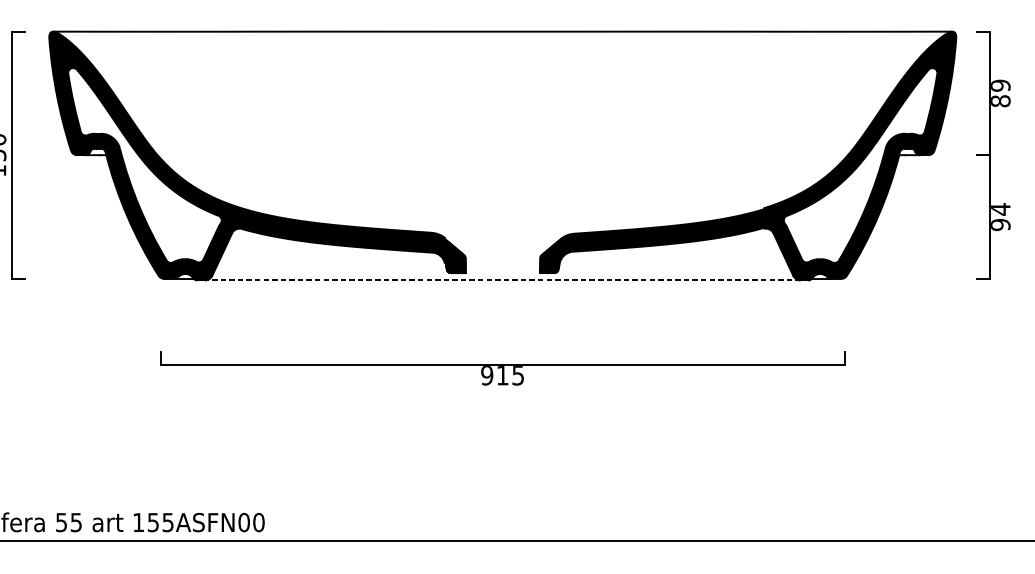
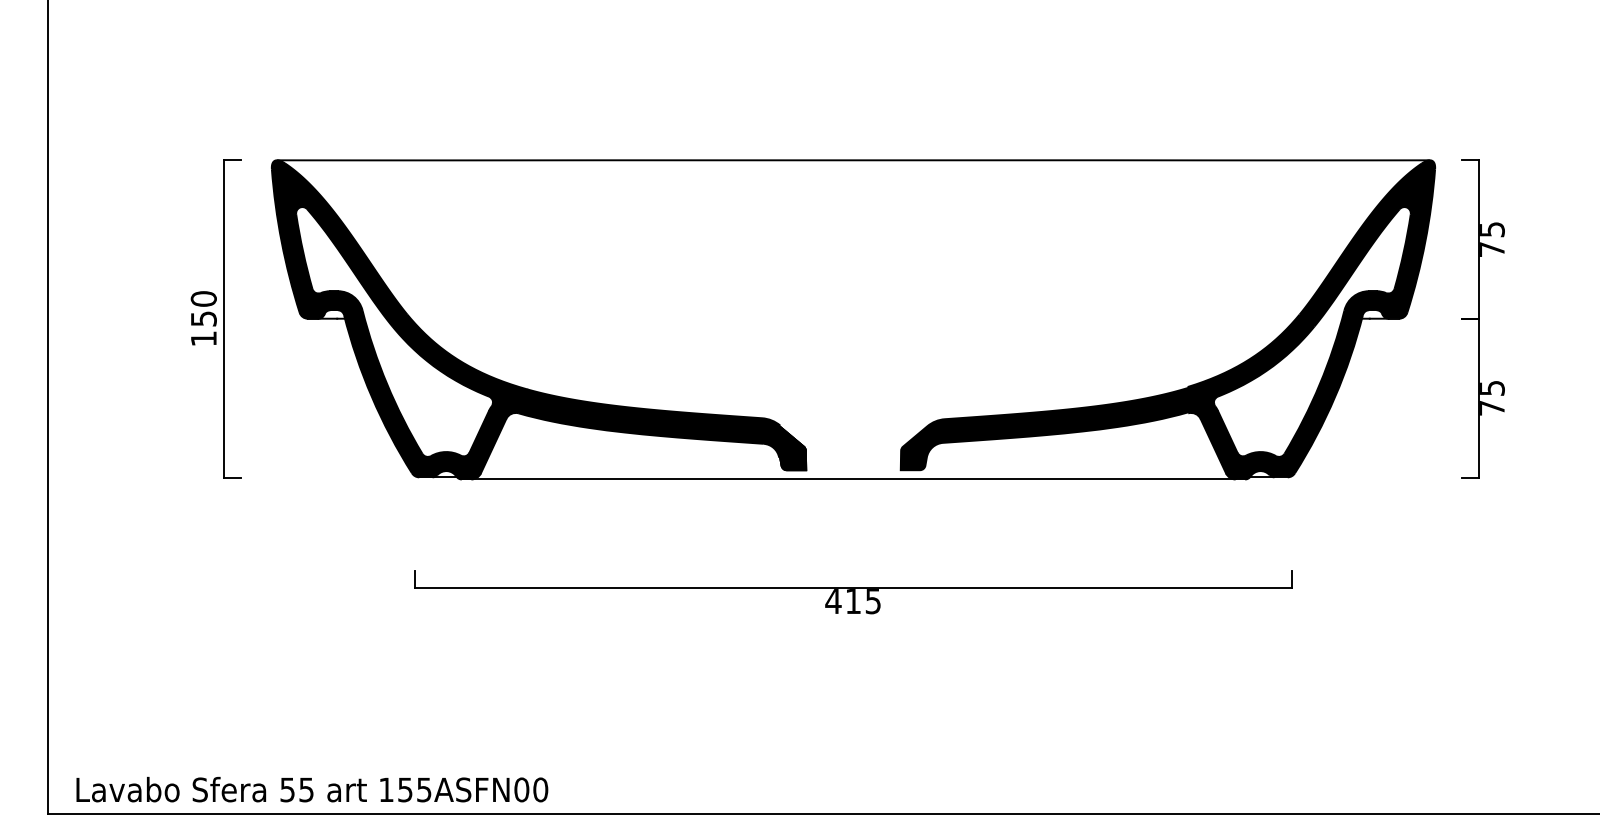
text: (1001, 93) -> (1492, 239), 89 -> 75
text: (1001, 217) -> (1492, 398), 94 -> 75
line: (502, 280) -> (852, 479), dashed -> solid
text: (487, 375) -> (833, 601), 915 -> 415

